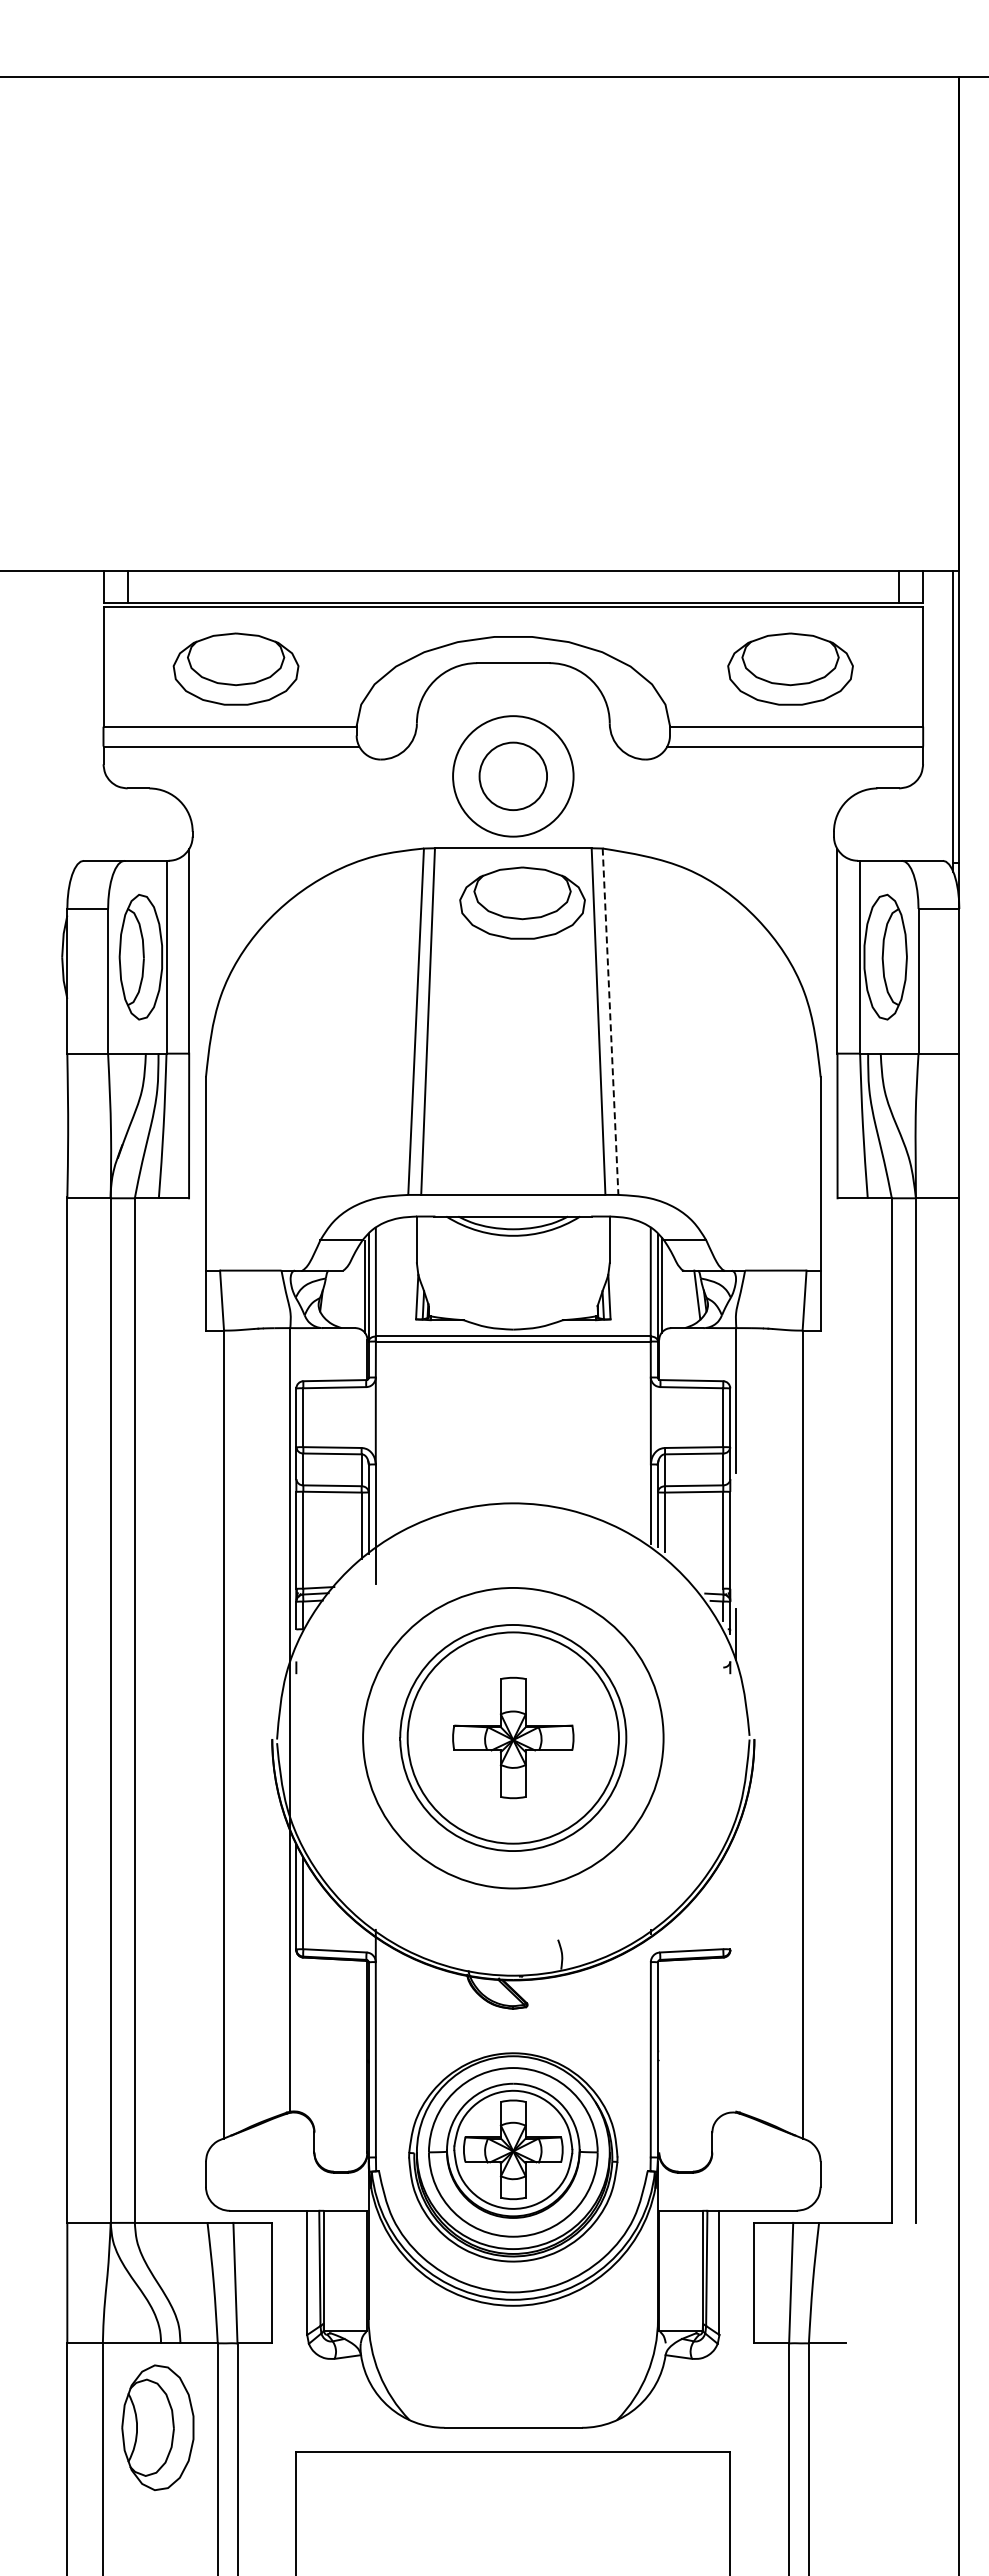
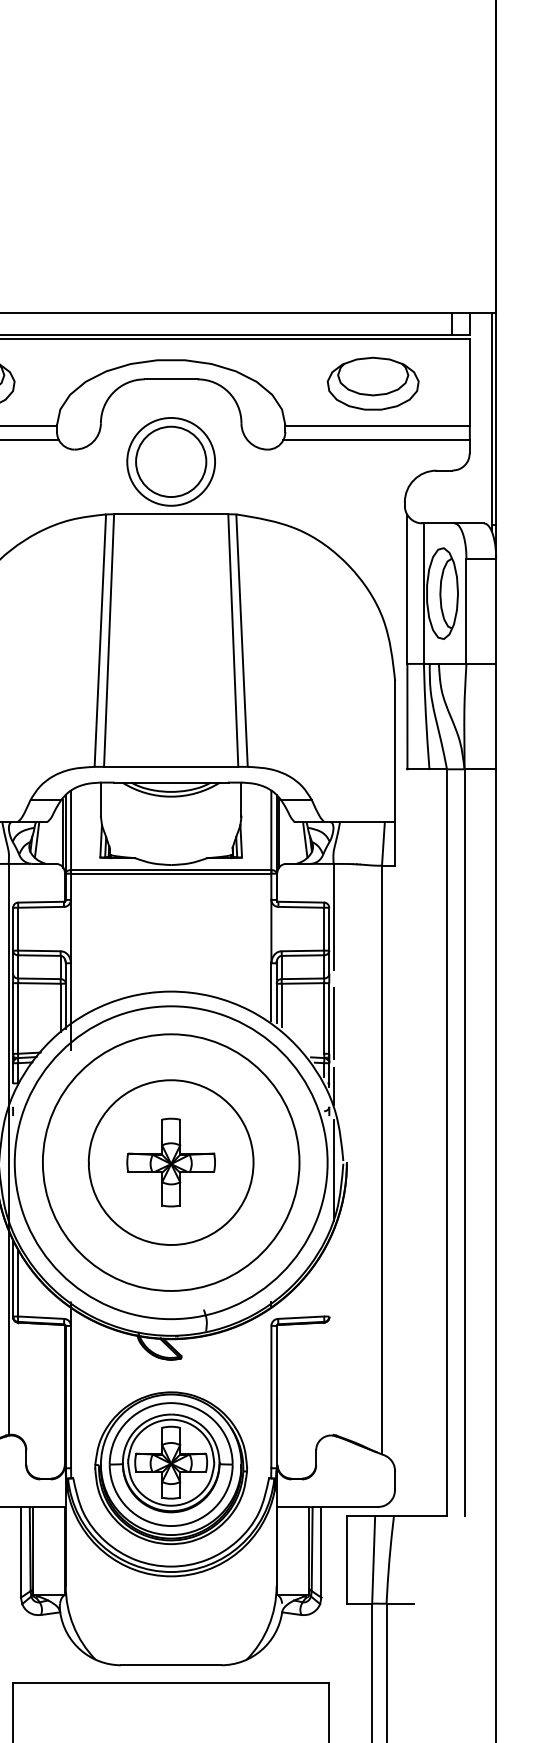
circle: (513, 776) -> (171, 461), size x1.43
part: (522, 902) -> (177, 553), removed
line: (610, 1021) -> (242, 640), dashed -> solid
line: (329, 1294) -> (37, 839), added
line: (736, 1546) -> (333, 1023), added
circle: (512, 1737) -> (170, 1162), size x1.43
circle: (513, 1737) -> (171, 1162), size x1.67
line: (736, 1749) -> (333, 1170), added

